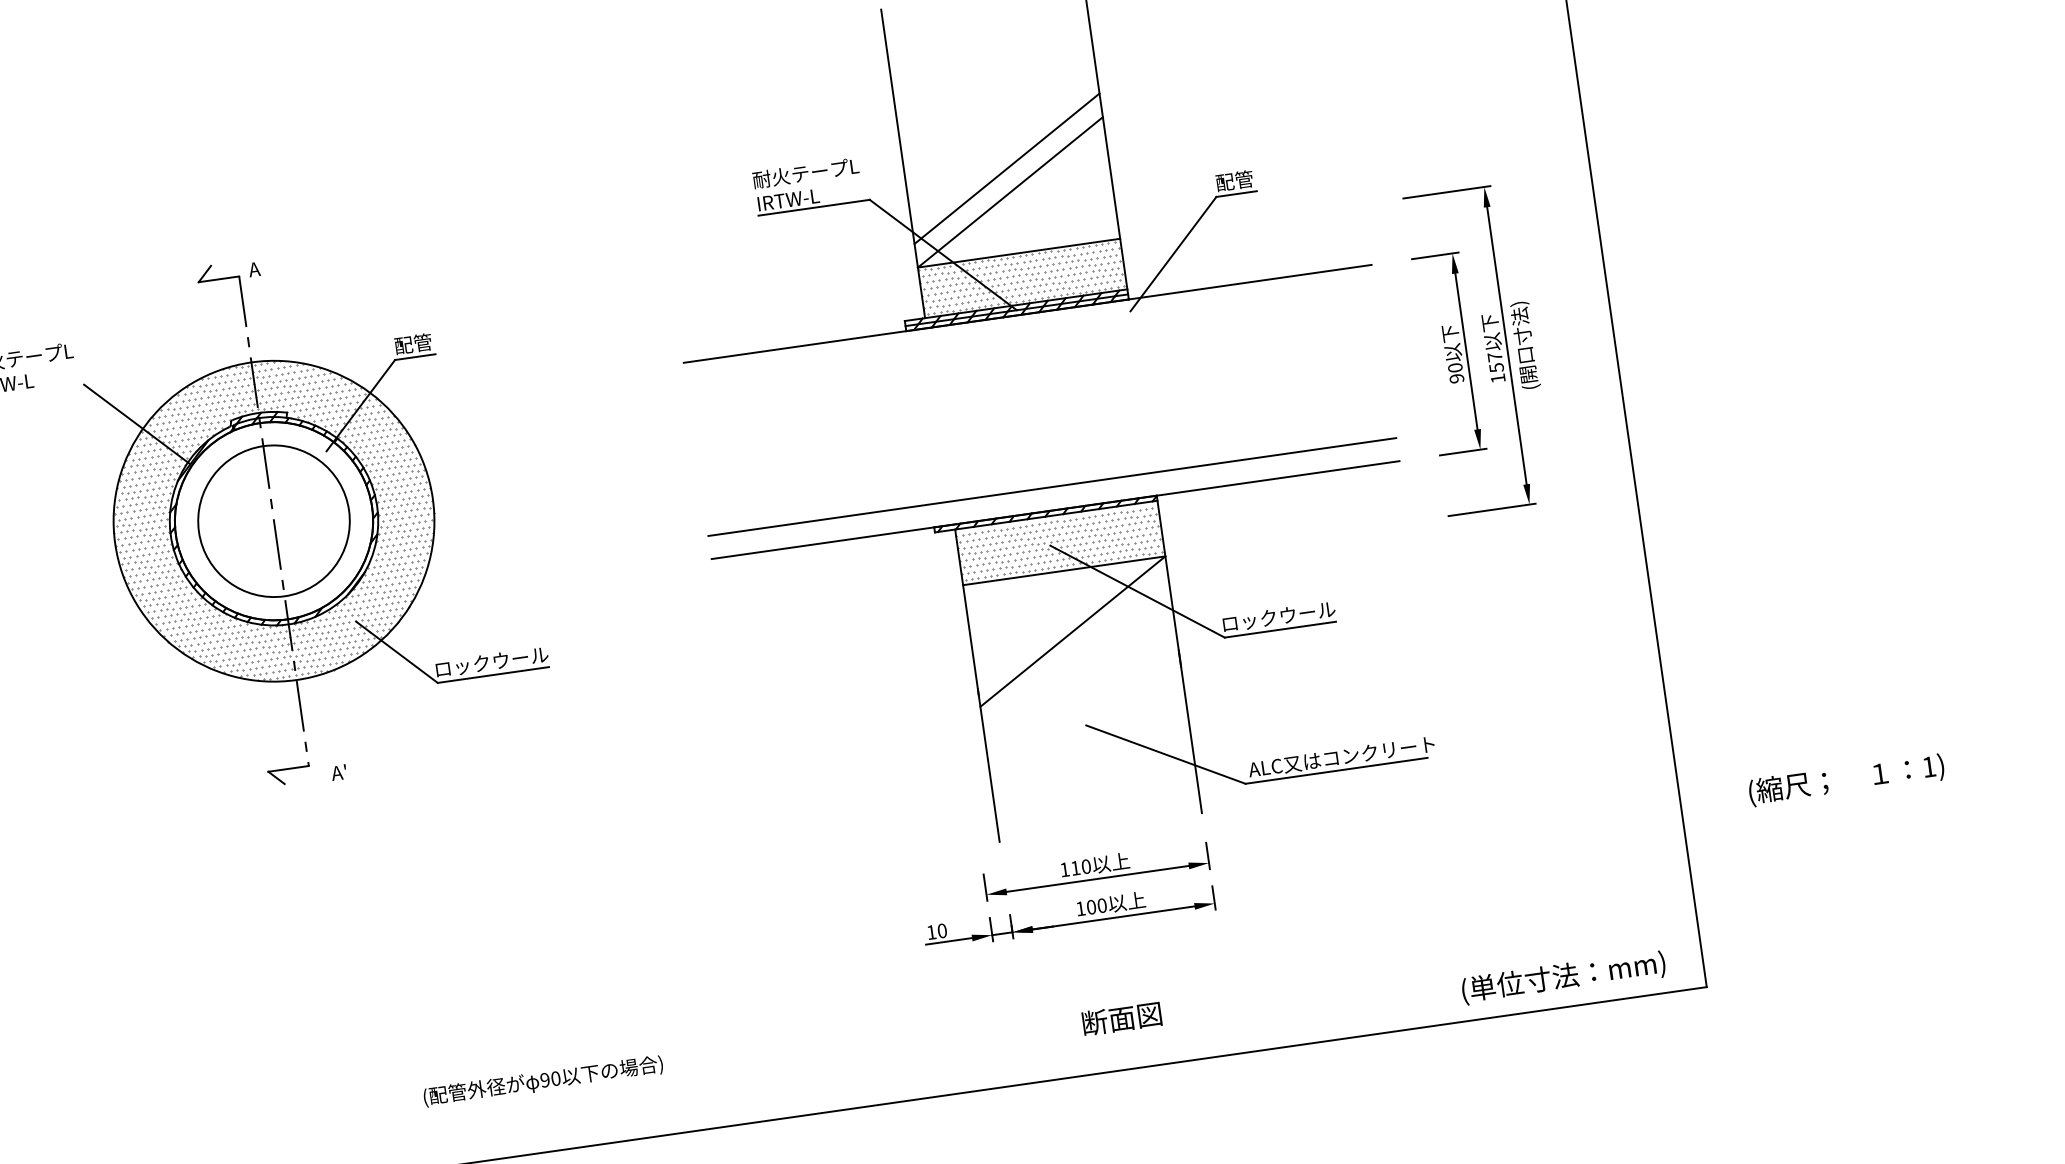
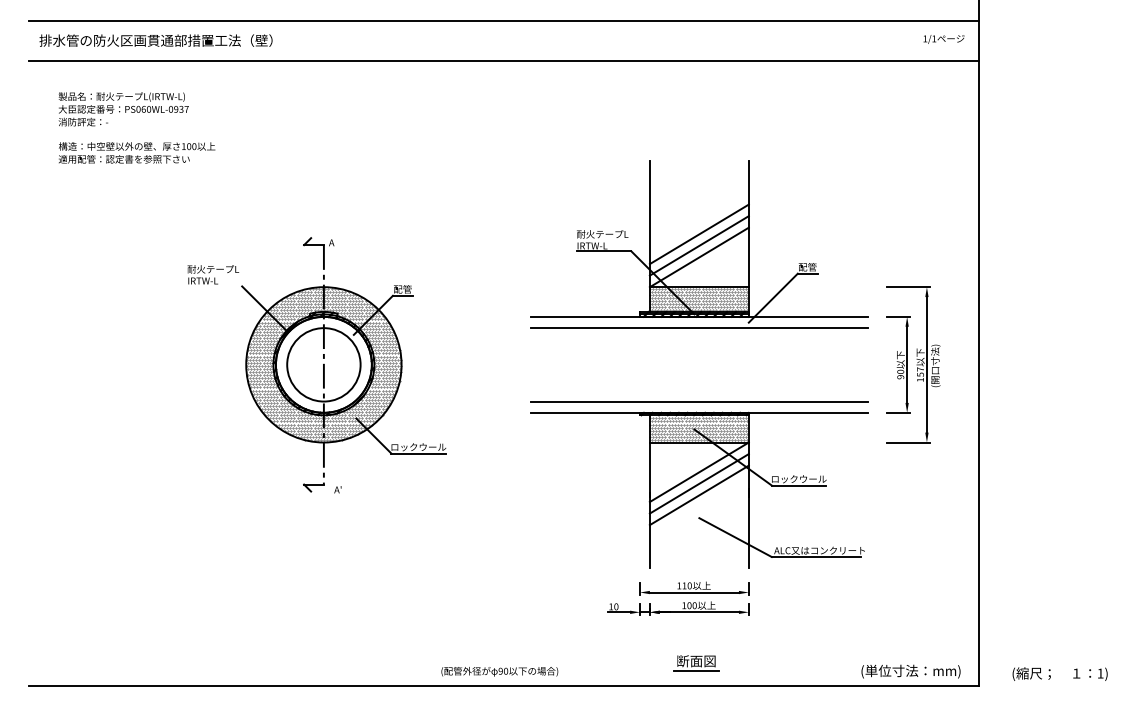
line: (1001, 145) -> (698, 234), added
line: (1031, 337) -> (699, 328), added
line: (1074, 654) -> (698, 483), added
line: (1077, 679) -> (698, 495), added
text: (1845, 778) -> (1059, 673), moved
line: (1125, 1039) -> (696, 671), added
text: (542, 1080) -> (499, 671), moved

